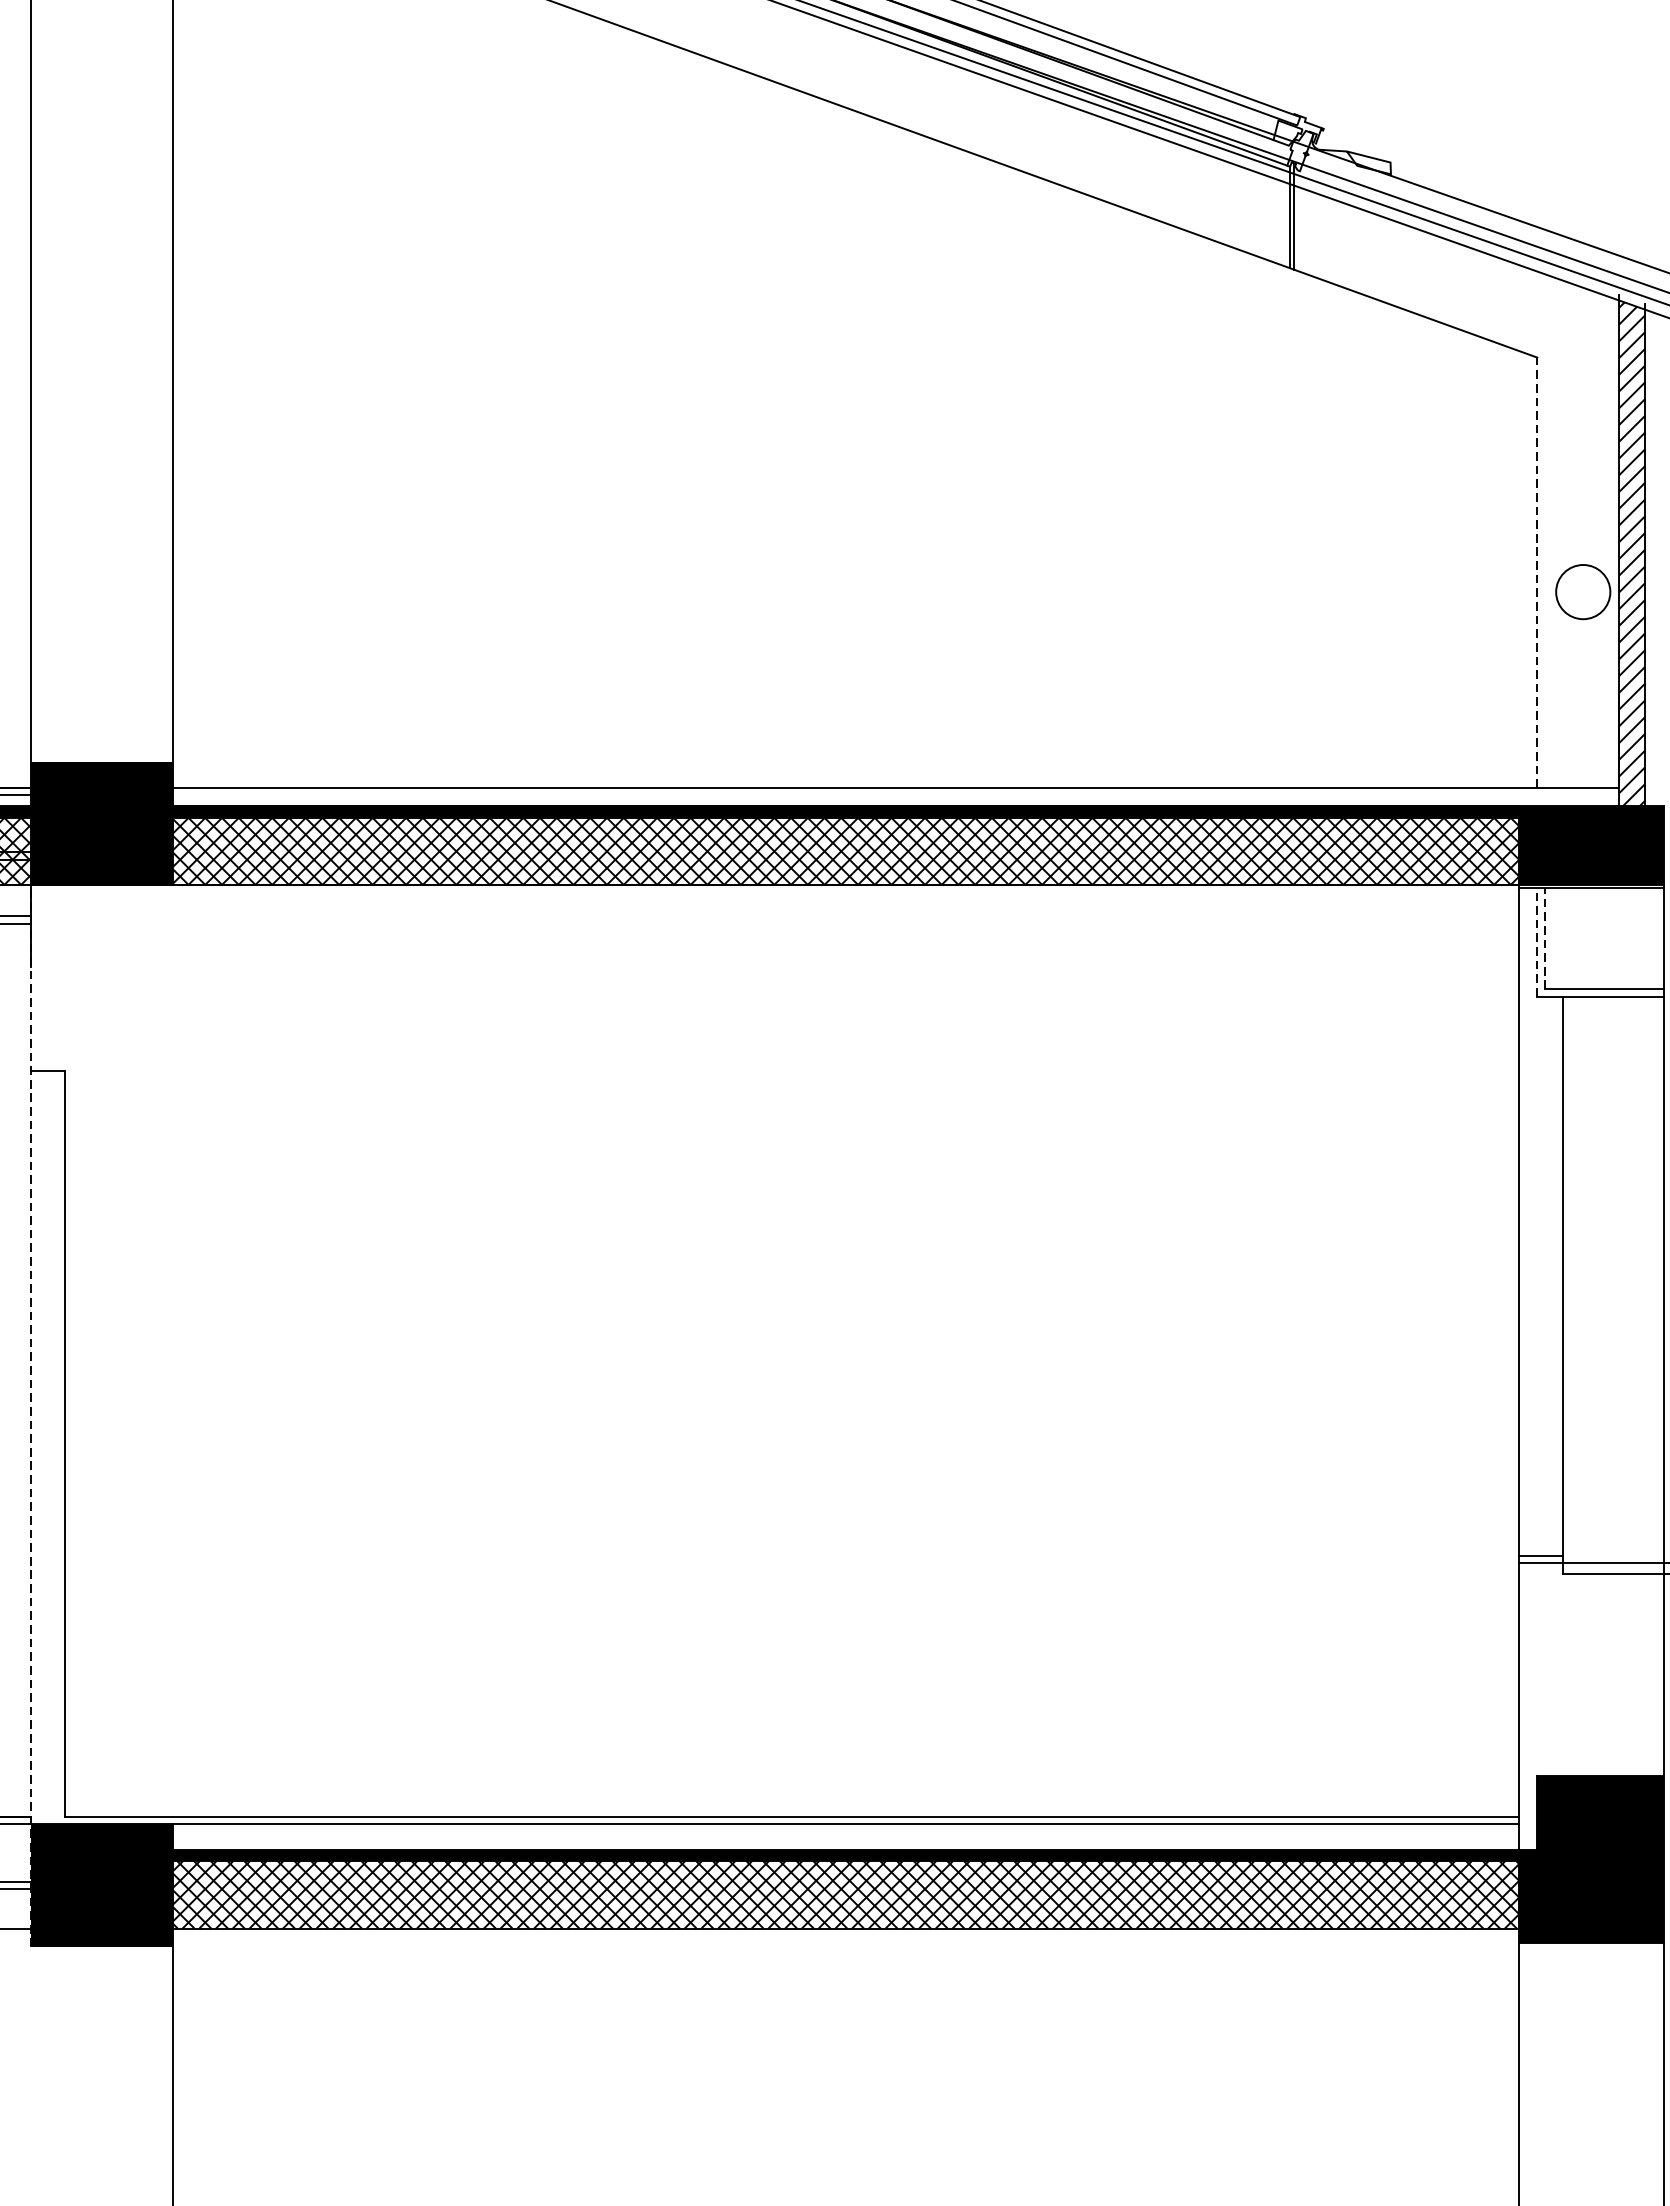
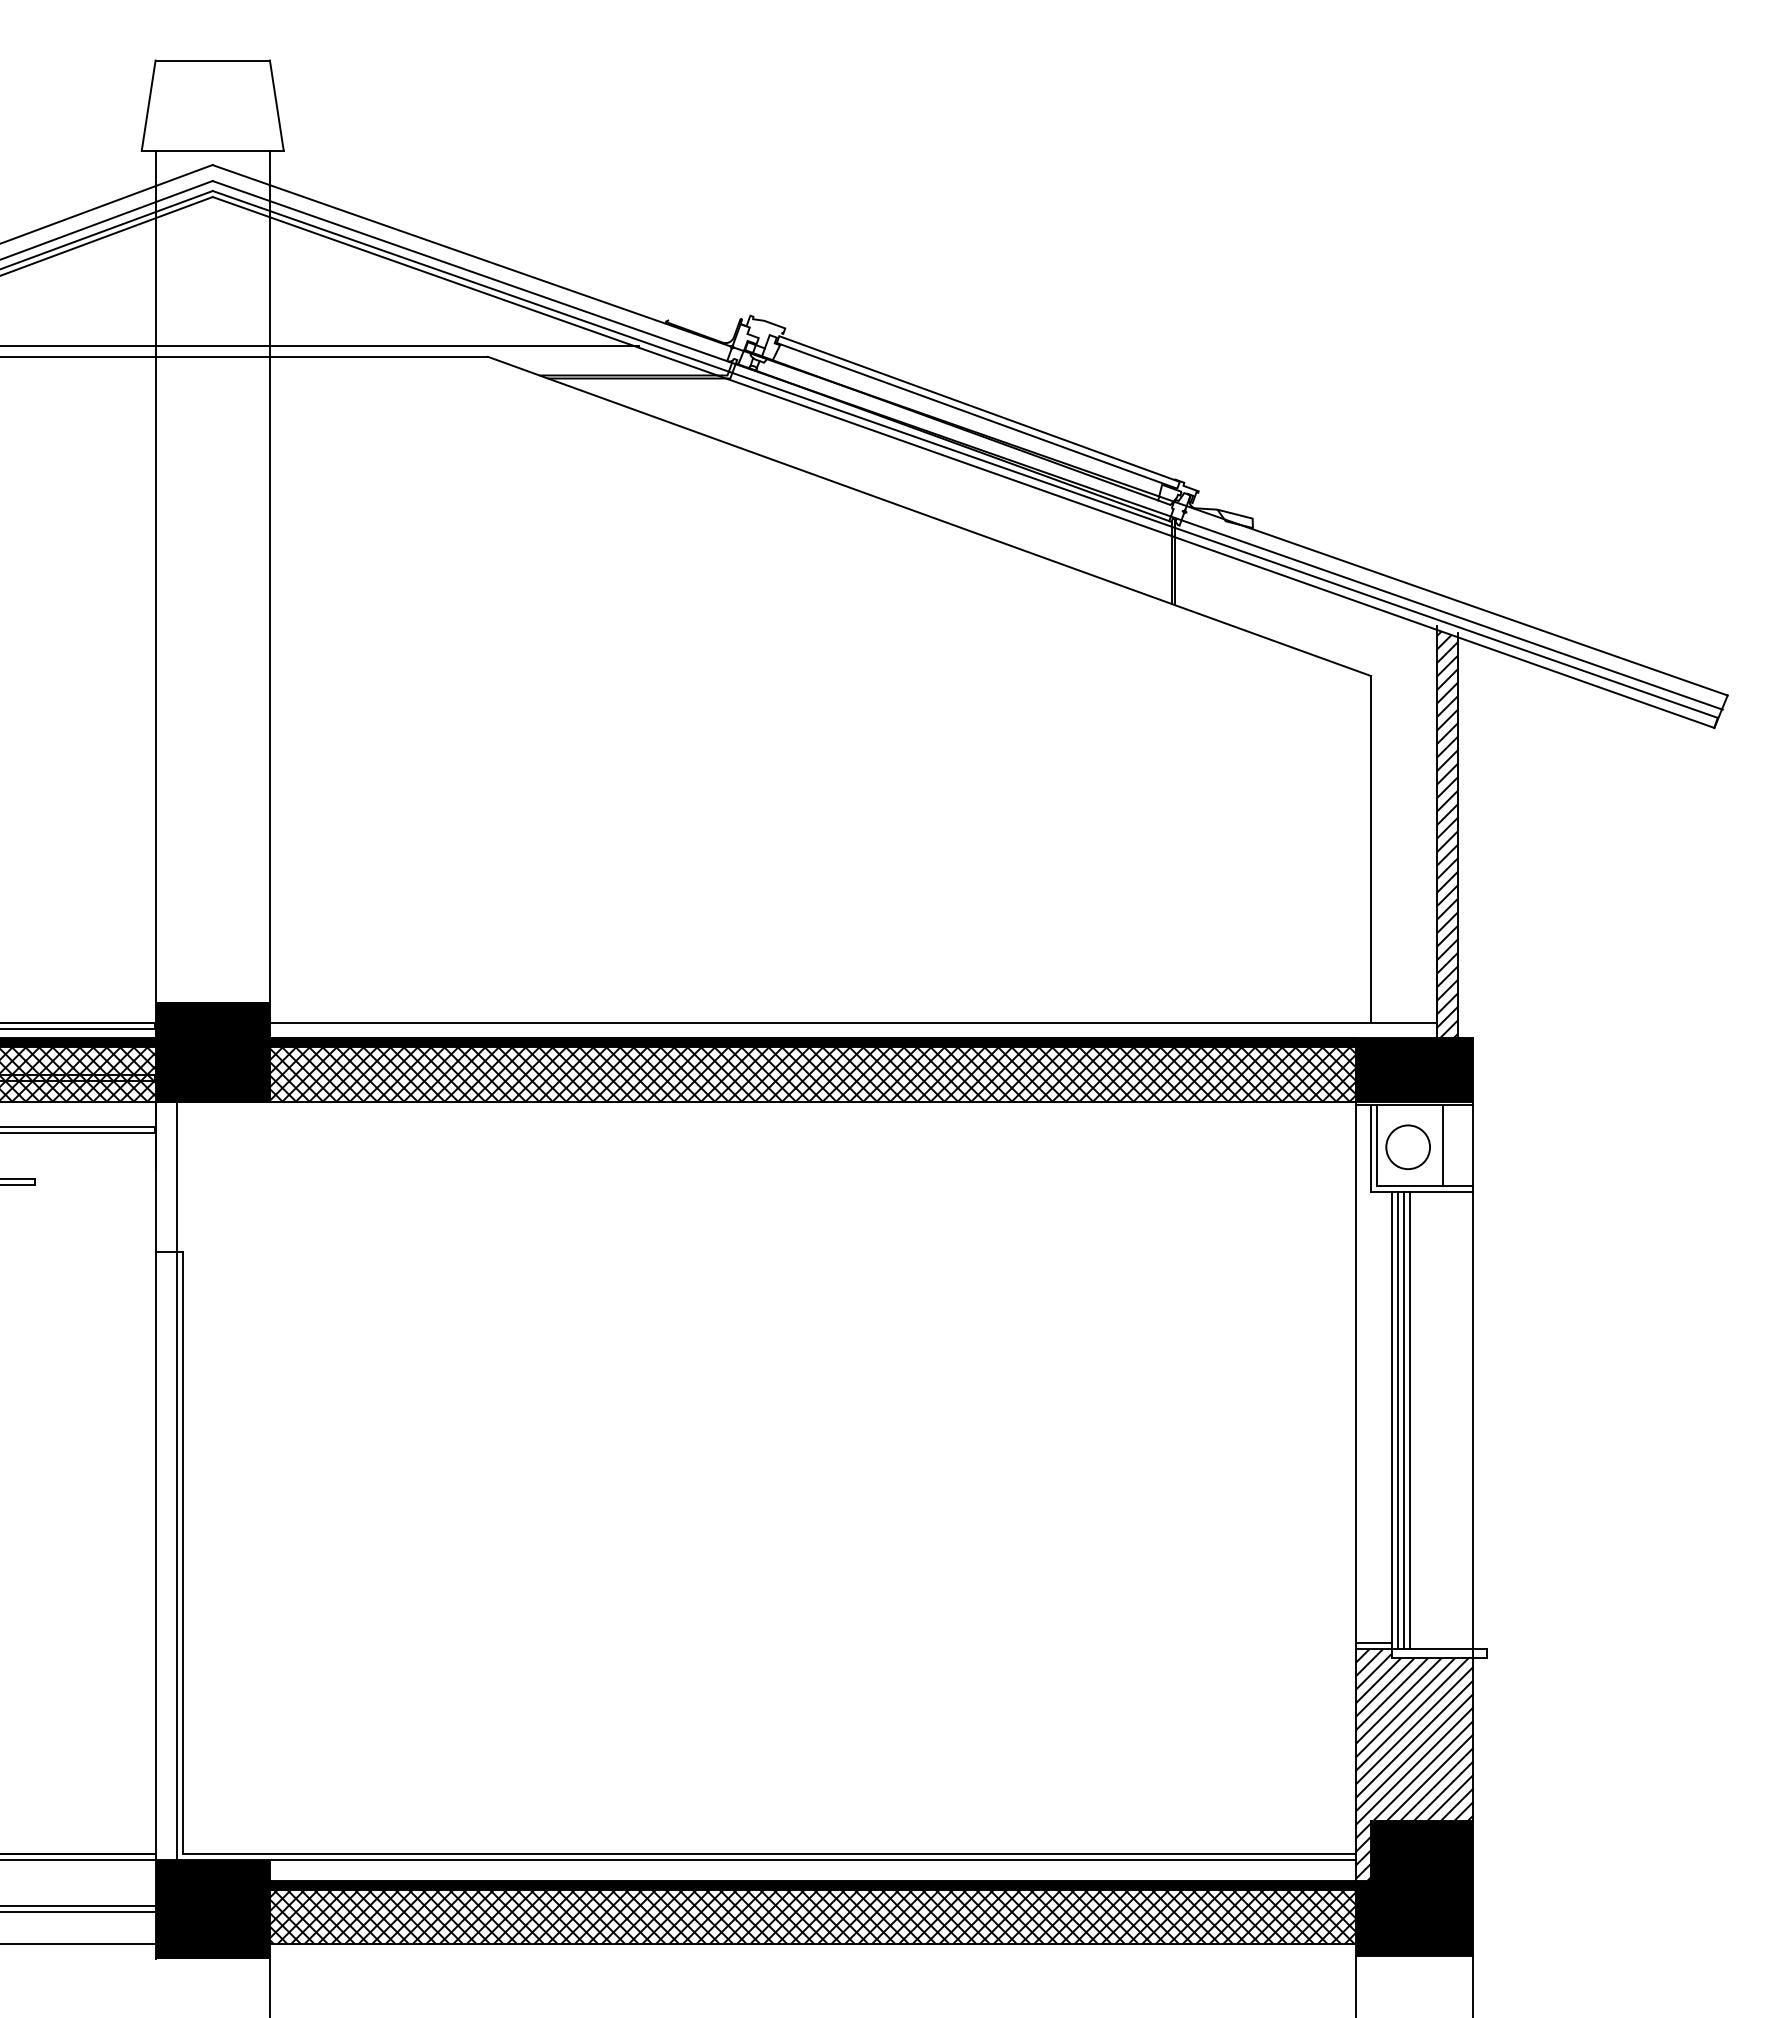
line: (1537, 572) -> (1371, 849), dashed -> solid
circle: (1582, 592) -> (1407, 1147), moved
line: (1627, 938) -> (1443, 1144), added
line: (1545, 939) -> (1377, 1145), dashed -> solid
line: (1537, 942) -> (1371, 1148), dashed -> solid
line: (1570, 1279) -> (1397, 1420), added
line: (1577, 1279) -> (1403, 1420), added
line: (1584, 1279) -> (1409, 1420), added
line: (57, 1354) -> (176, 1480), added
line: (31, 1416) -> (155, 1530), dashed -> solid
hatch: (1591, 1706) -> (1414, 1764), added

